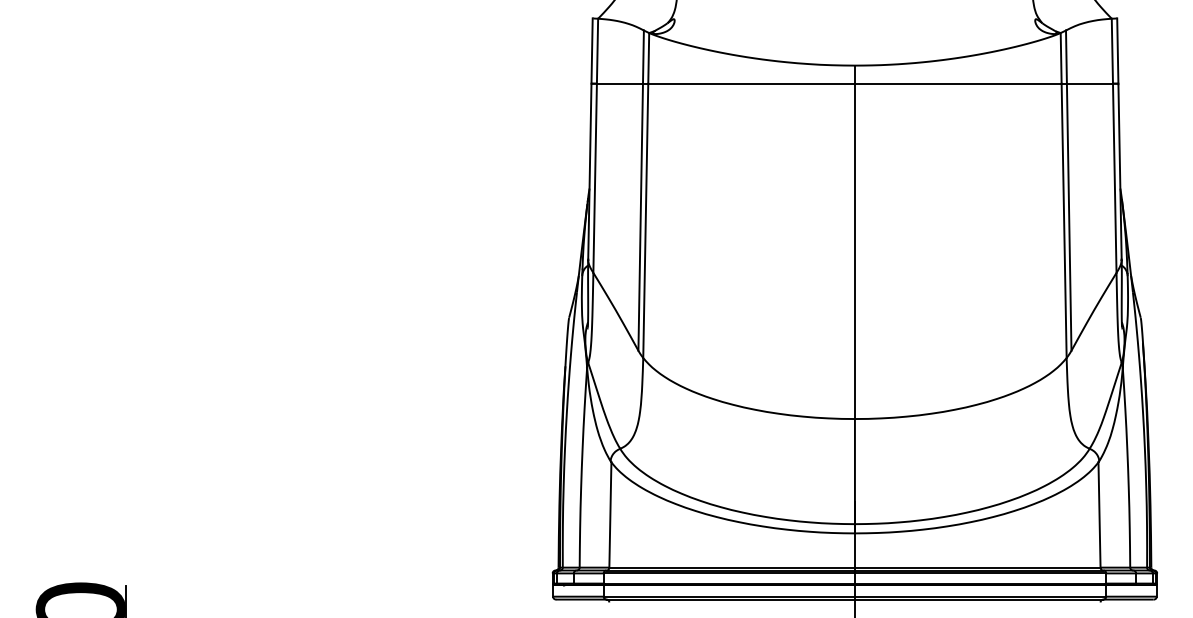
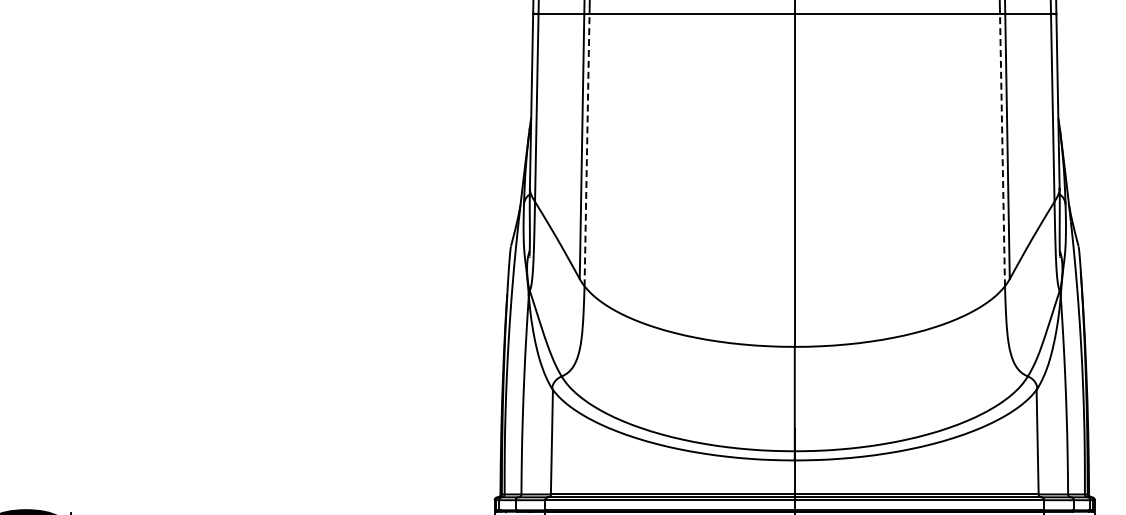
line: (645, 220) -> (586, 149), solid -> dashed
line: (1064, 220) -> (1002, 149), solid -> dashed

